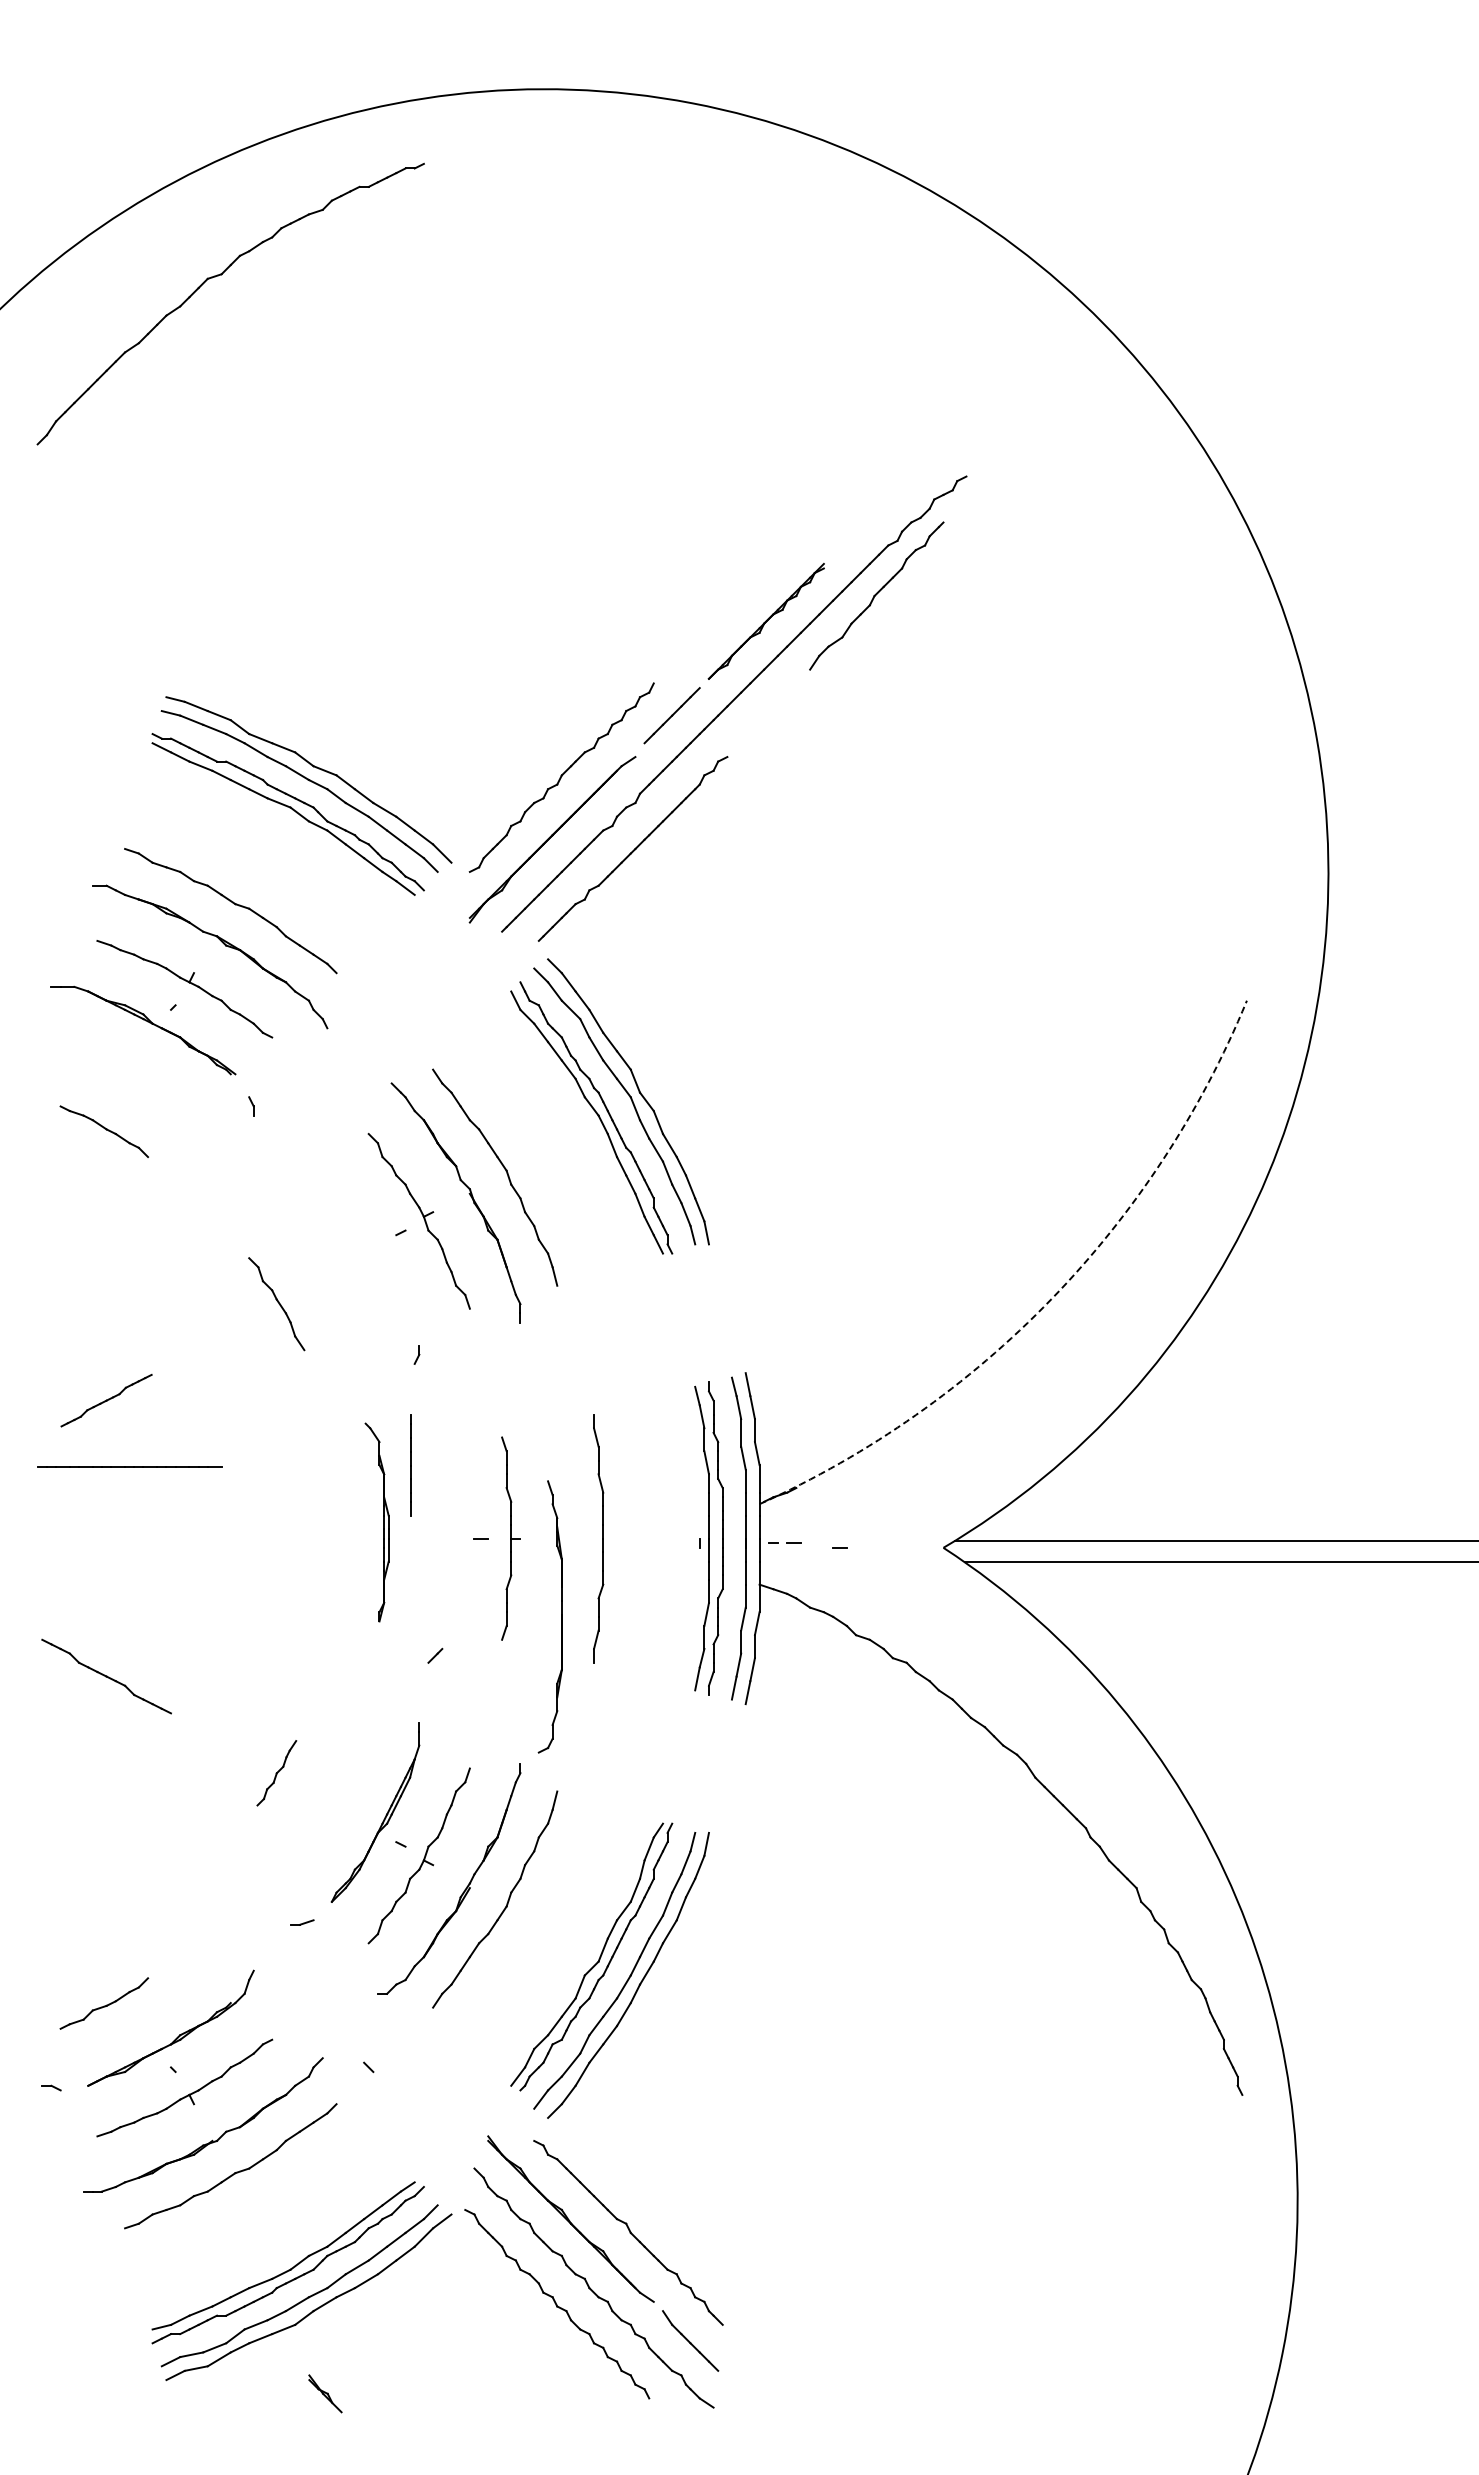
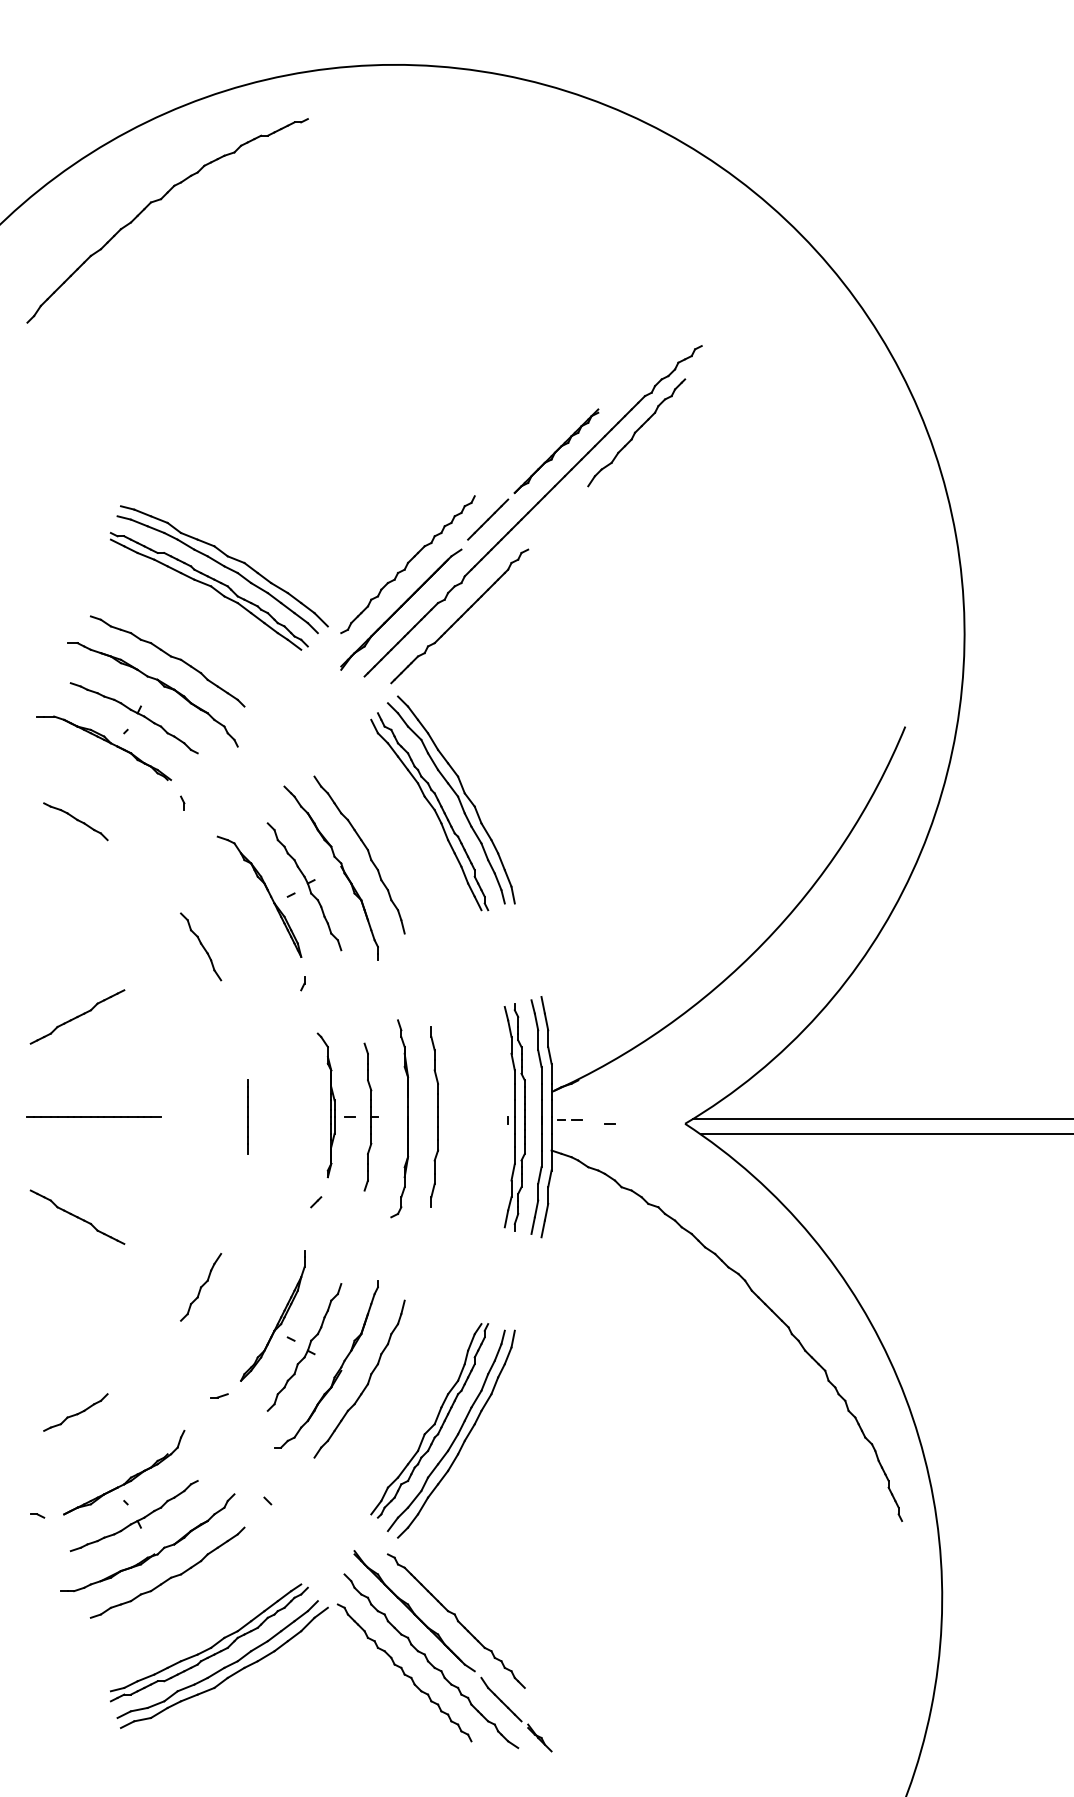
part: (367, 1226) -> (266, 890), added
arc: (1051, 1299) -> (763, 943), dashed -> solid
part: (106, 1400) -> (77, 1016), size x1.43
line: (410, 1465) -> (247, 1117), moved
line: (129, 1466) -> (94, 1117), moved
part: (383, 1522) -> (330, 1105), moved
part: (561, 1616) -> (407, 1118), moved
part: (276, 1773) -> (200, 1287), size x1.43
part: (104, 2003) -> (75, 1412), moved
part: (325, 2393) -> (539, 1737), moved

